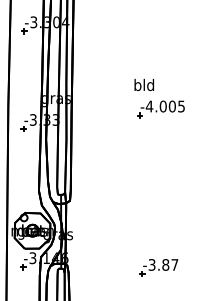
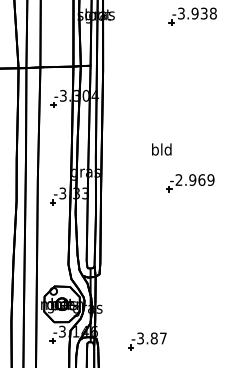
text: (144, 84) -> (161, 149), moved
text: (165, 105) -> (194, 179), -4.005 -> -2.969
part: (159, 267) -> (147, 341), moved

